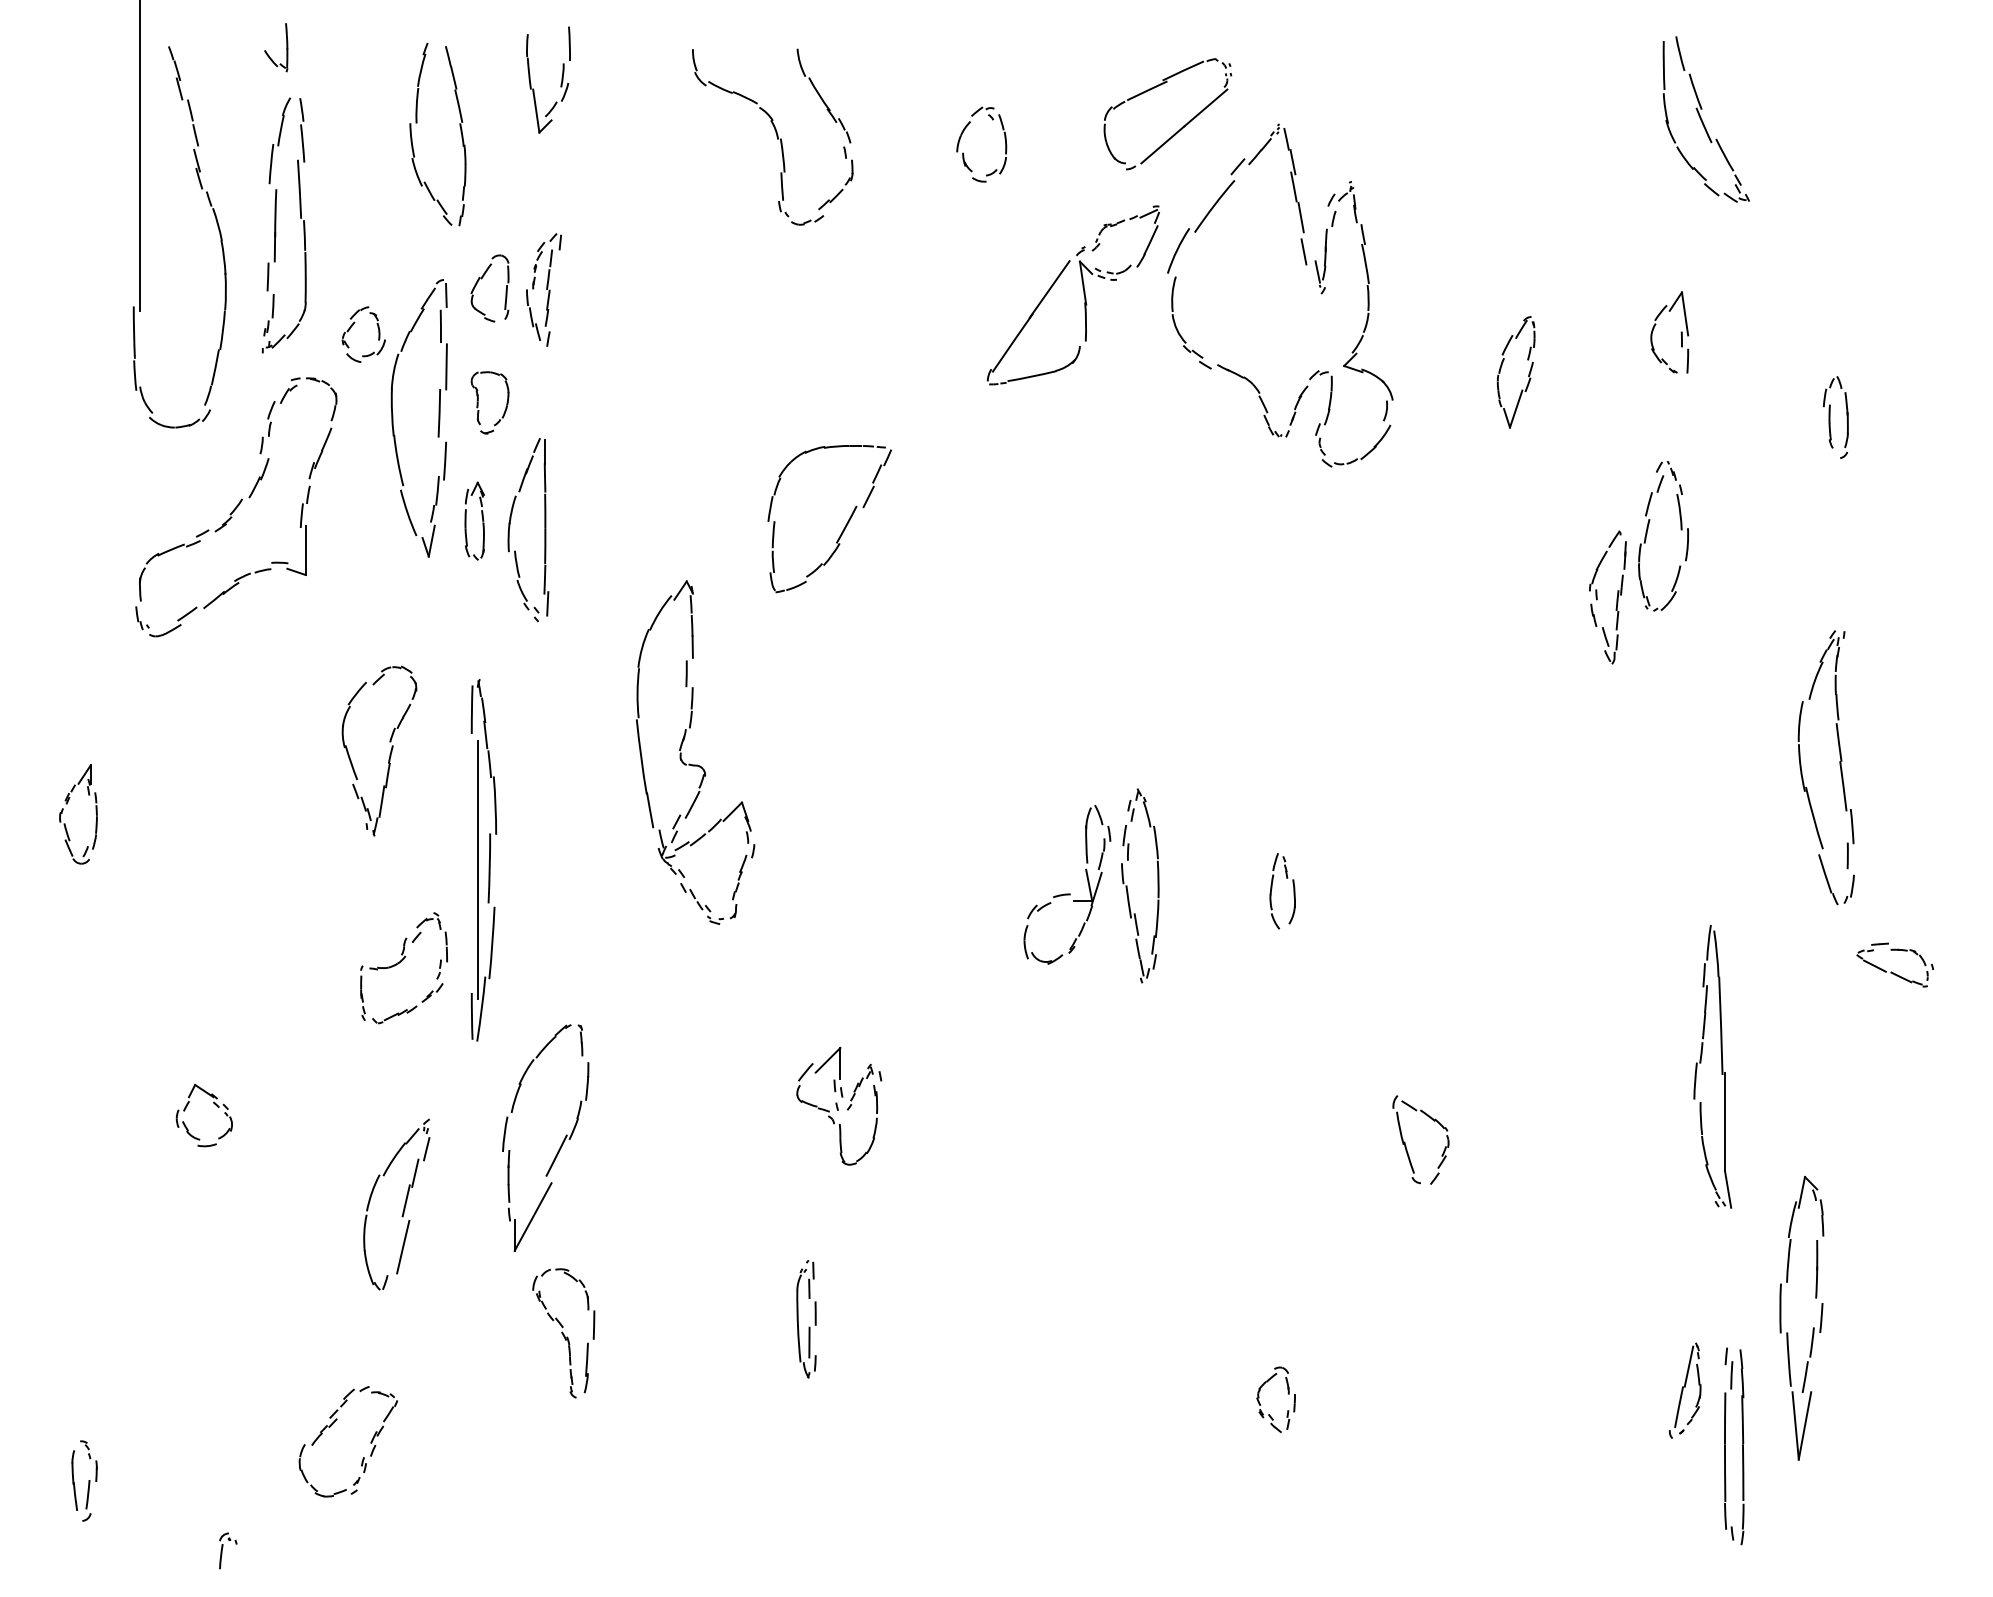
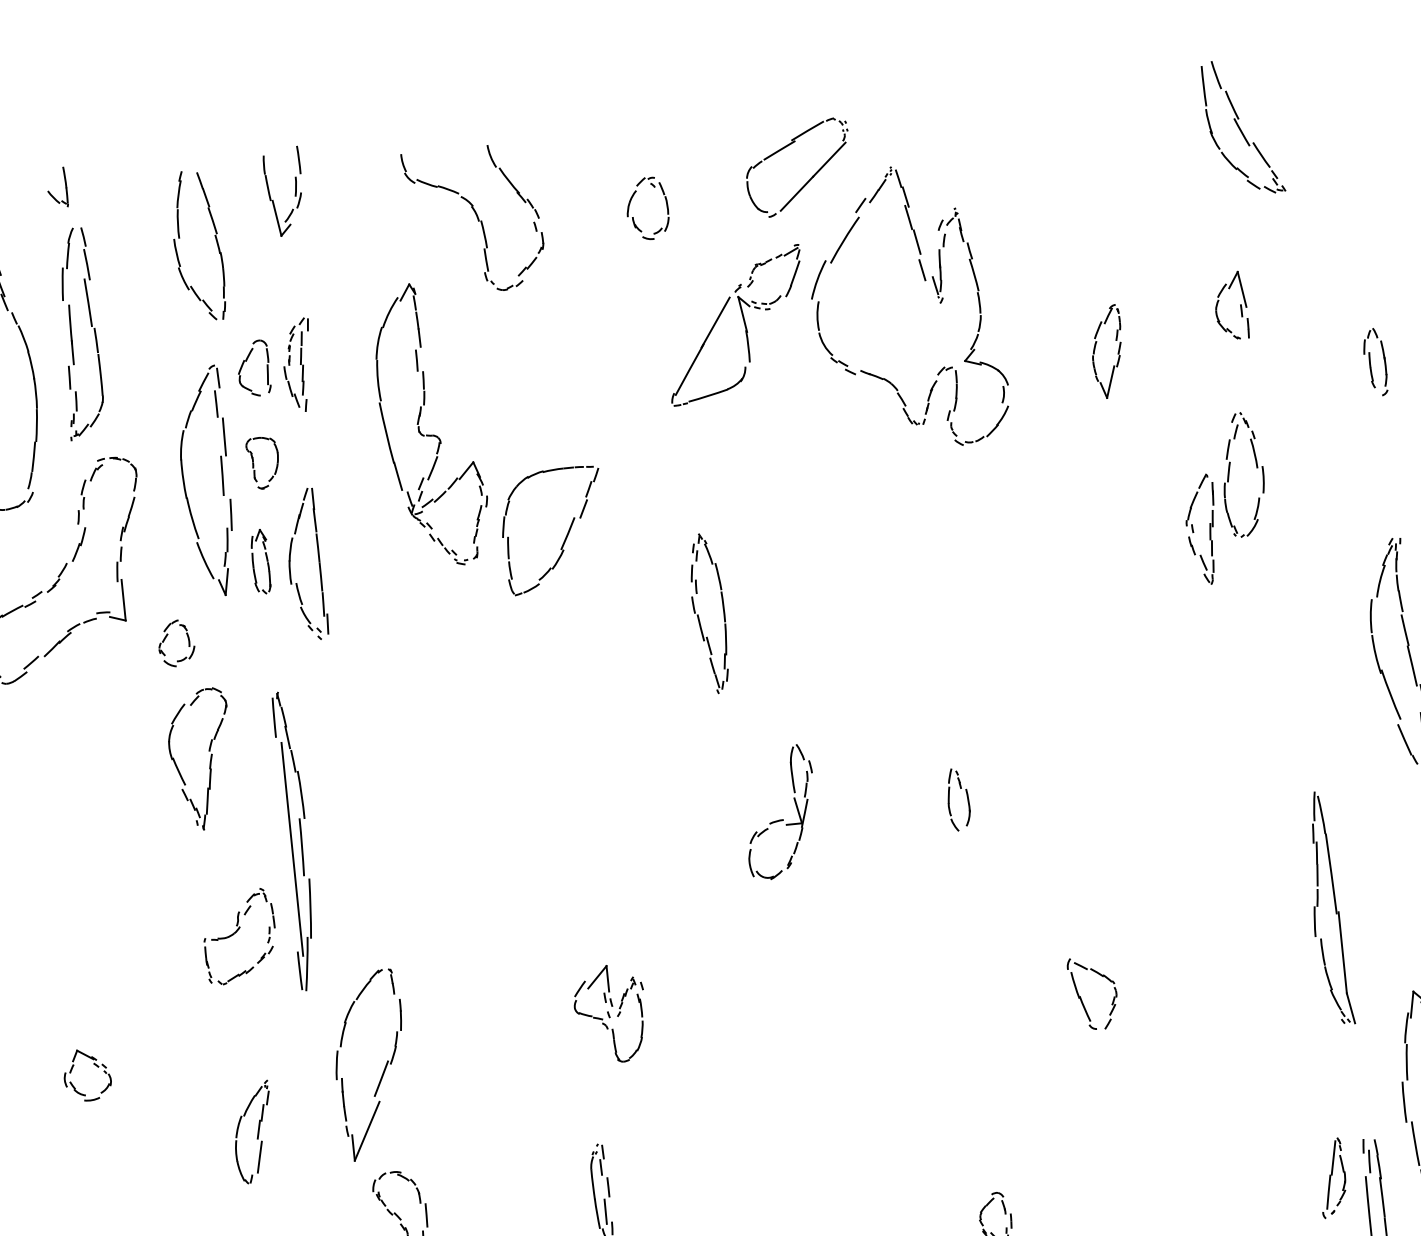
part: (353, 325) -> (167, 636), moved
part: (695, 764) -> (431, 434), moved
part: (1127, 885) -> (698, 614), moved
part: (396, 1204) -> (253, 1132), size x0.71

